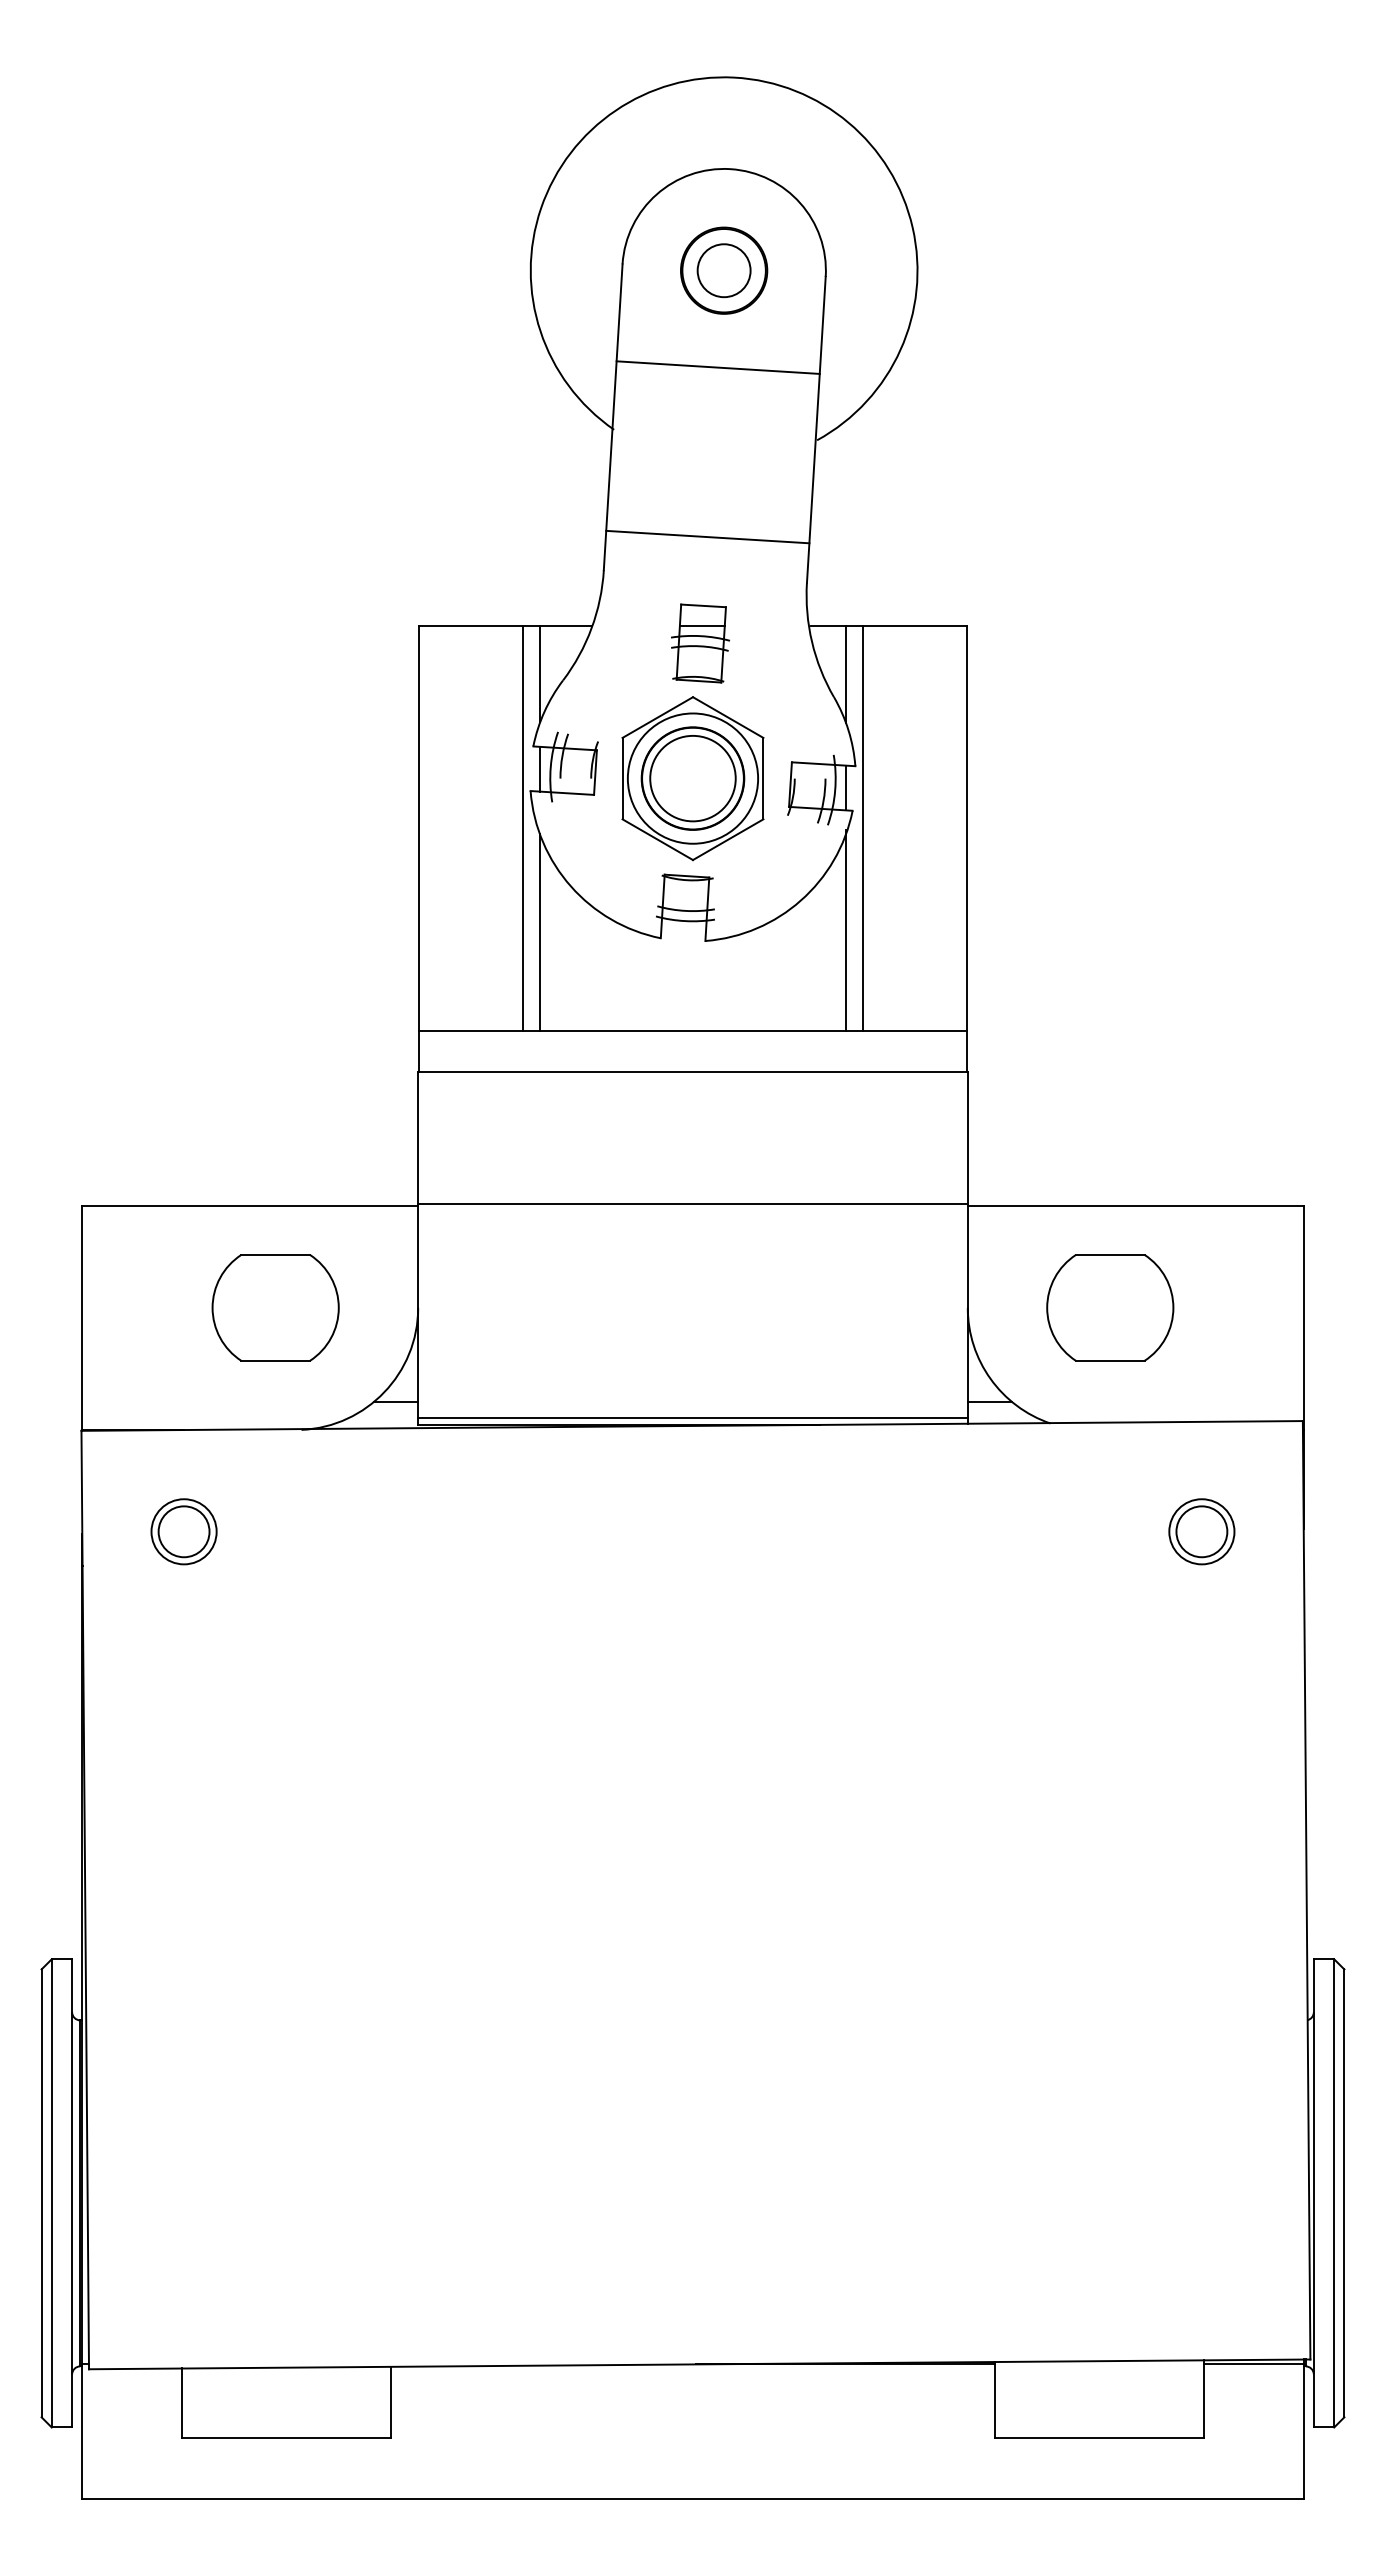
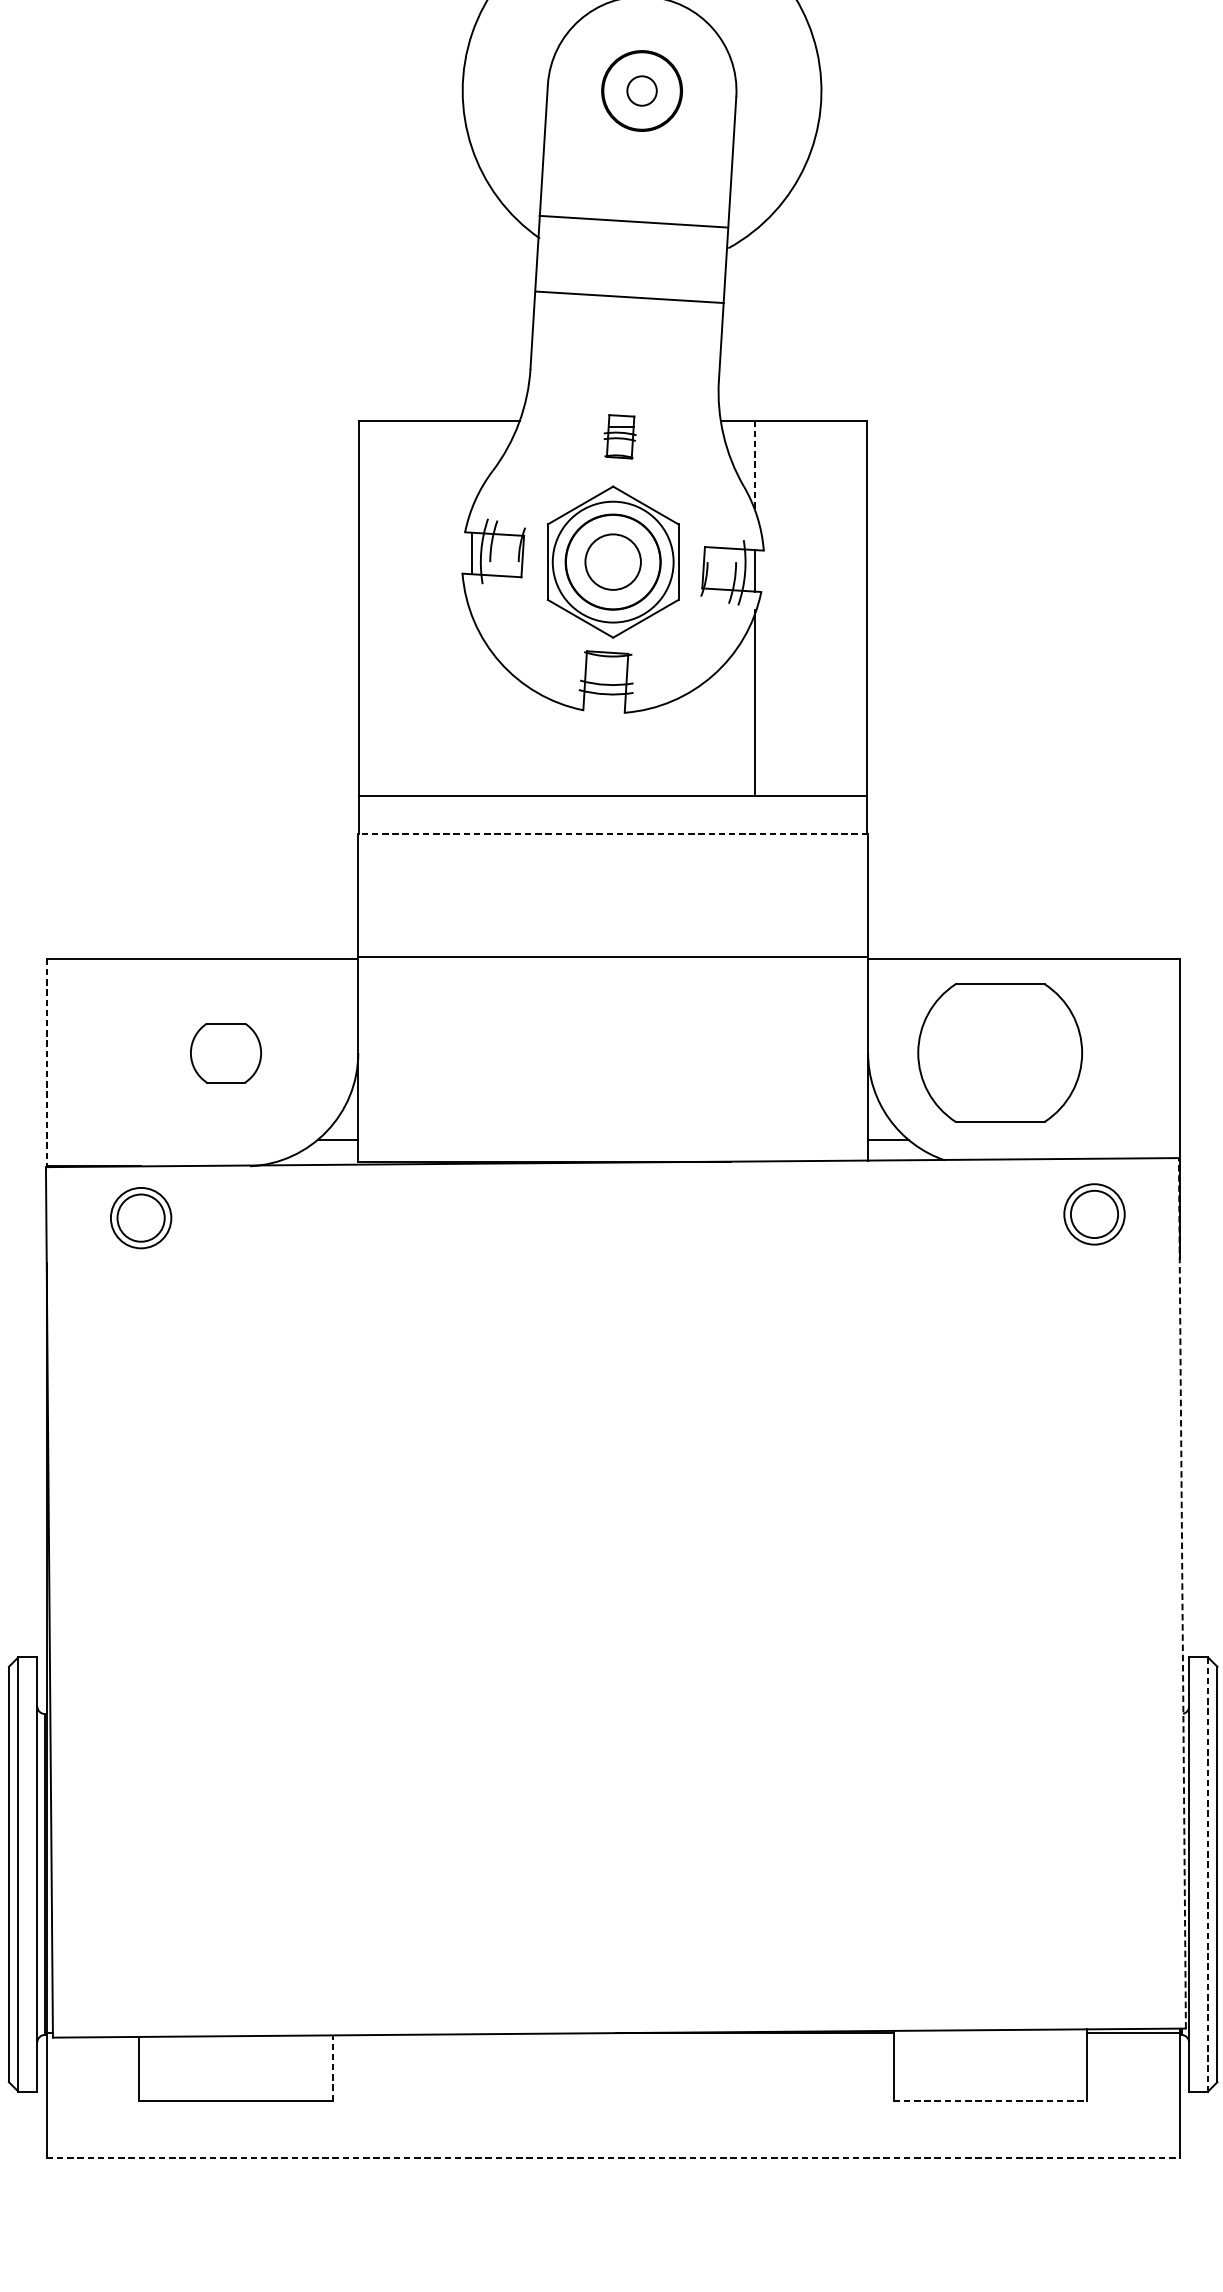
circle: (723, 270) -> (641, 90), size x0.6
line: (717, 367) -> (633, 221), moved
line: (707, 536) -> (629, 296), moved
part: (700, 643) -> (620, 436), size x0.6
line: (540, 673) -> (471, 464), removed
line: (845, 674) -> (754, 465), solid -> dashed
circle: (692, 778) -> (612, 562), size x0.7
line: (522, 828) -> (455, 608), removed
line: (863, 828) -> (771, 608), removed
line: (540, 932) -> (471, 704), removed
line: (692, 1071) -> (612, 833), solid -> dashed
part: (275, 1307) -> (225, 1052), size x0.6
part: (1110, 1307) -> (1000, 1052), size x1.4
line: (82, 1318) -> (46, 1062), solid -> dashed
line: (692, 1417) -> (612, 1154), removed
part: (183, 1531) -> (140, 1217), moved
part: (1201, 1531) -> (1094, 1214), moved
line: (1306, 1889) -> (1182, 1592), solid -> dashed
line: (1334, 2193) -> (1208, 1874), solid -> dashed
line: (390, 2401) -> (332, 2067), solid -> dashed
line: (1100, 2437) -> (991, 2100), solid -> dashed
line: (692, 2498) -> (612, 2157), solid -> dashed

